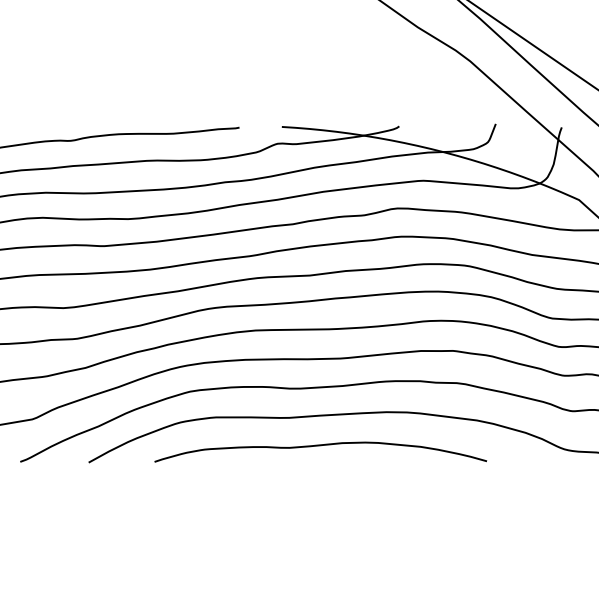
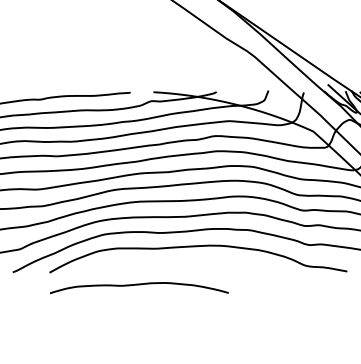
curve: (319, 447) -> (138, 285), moved

